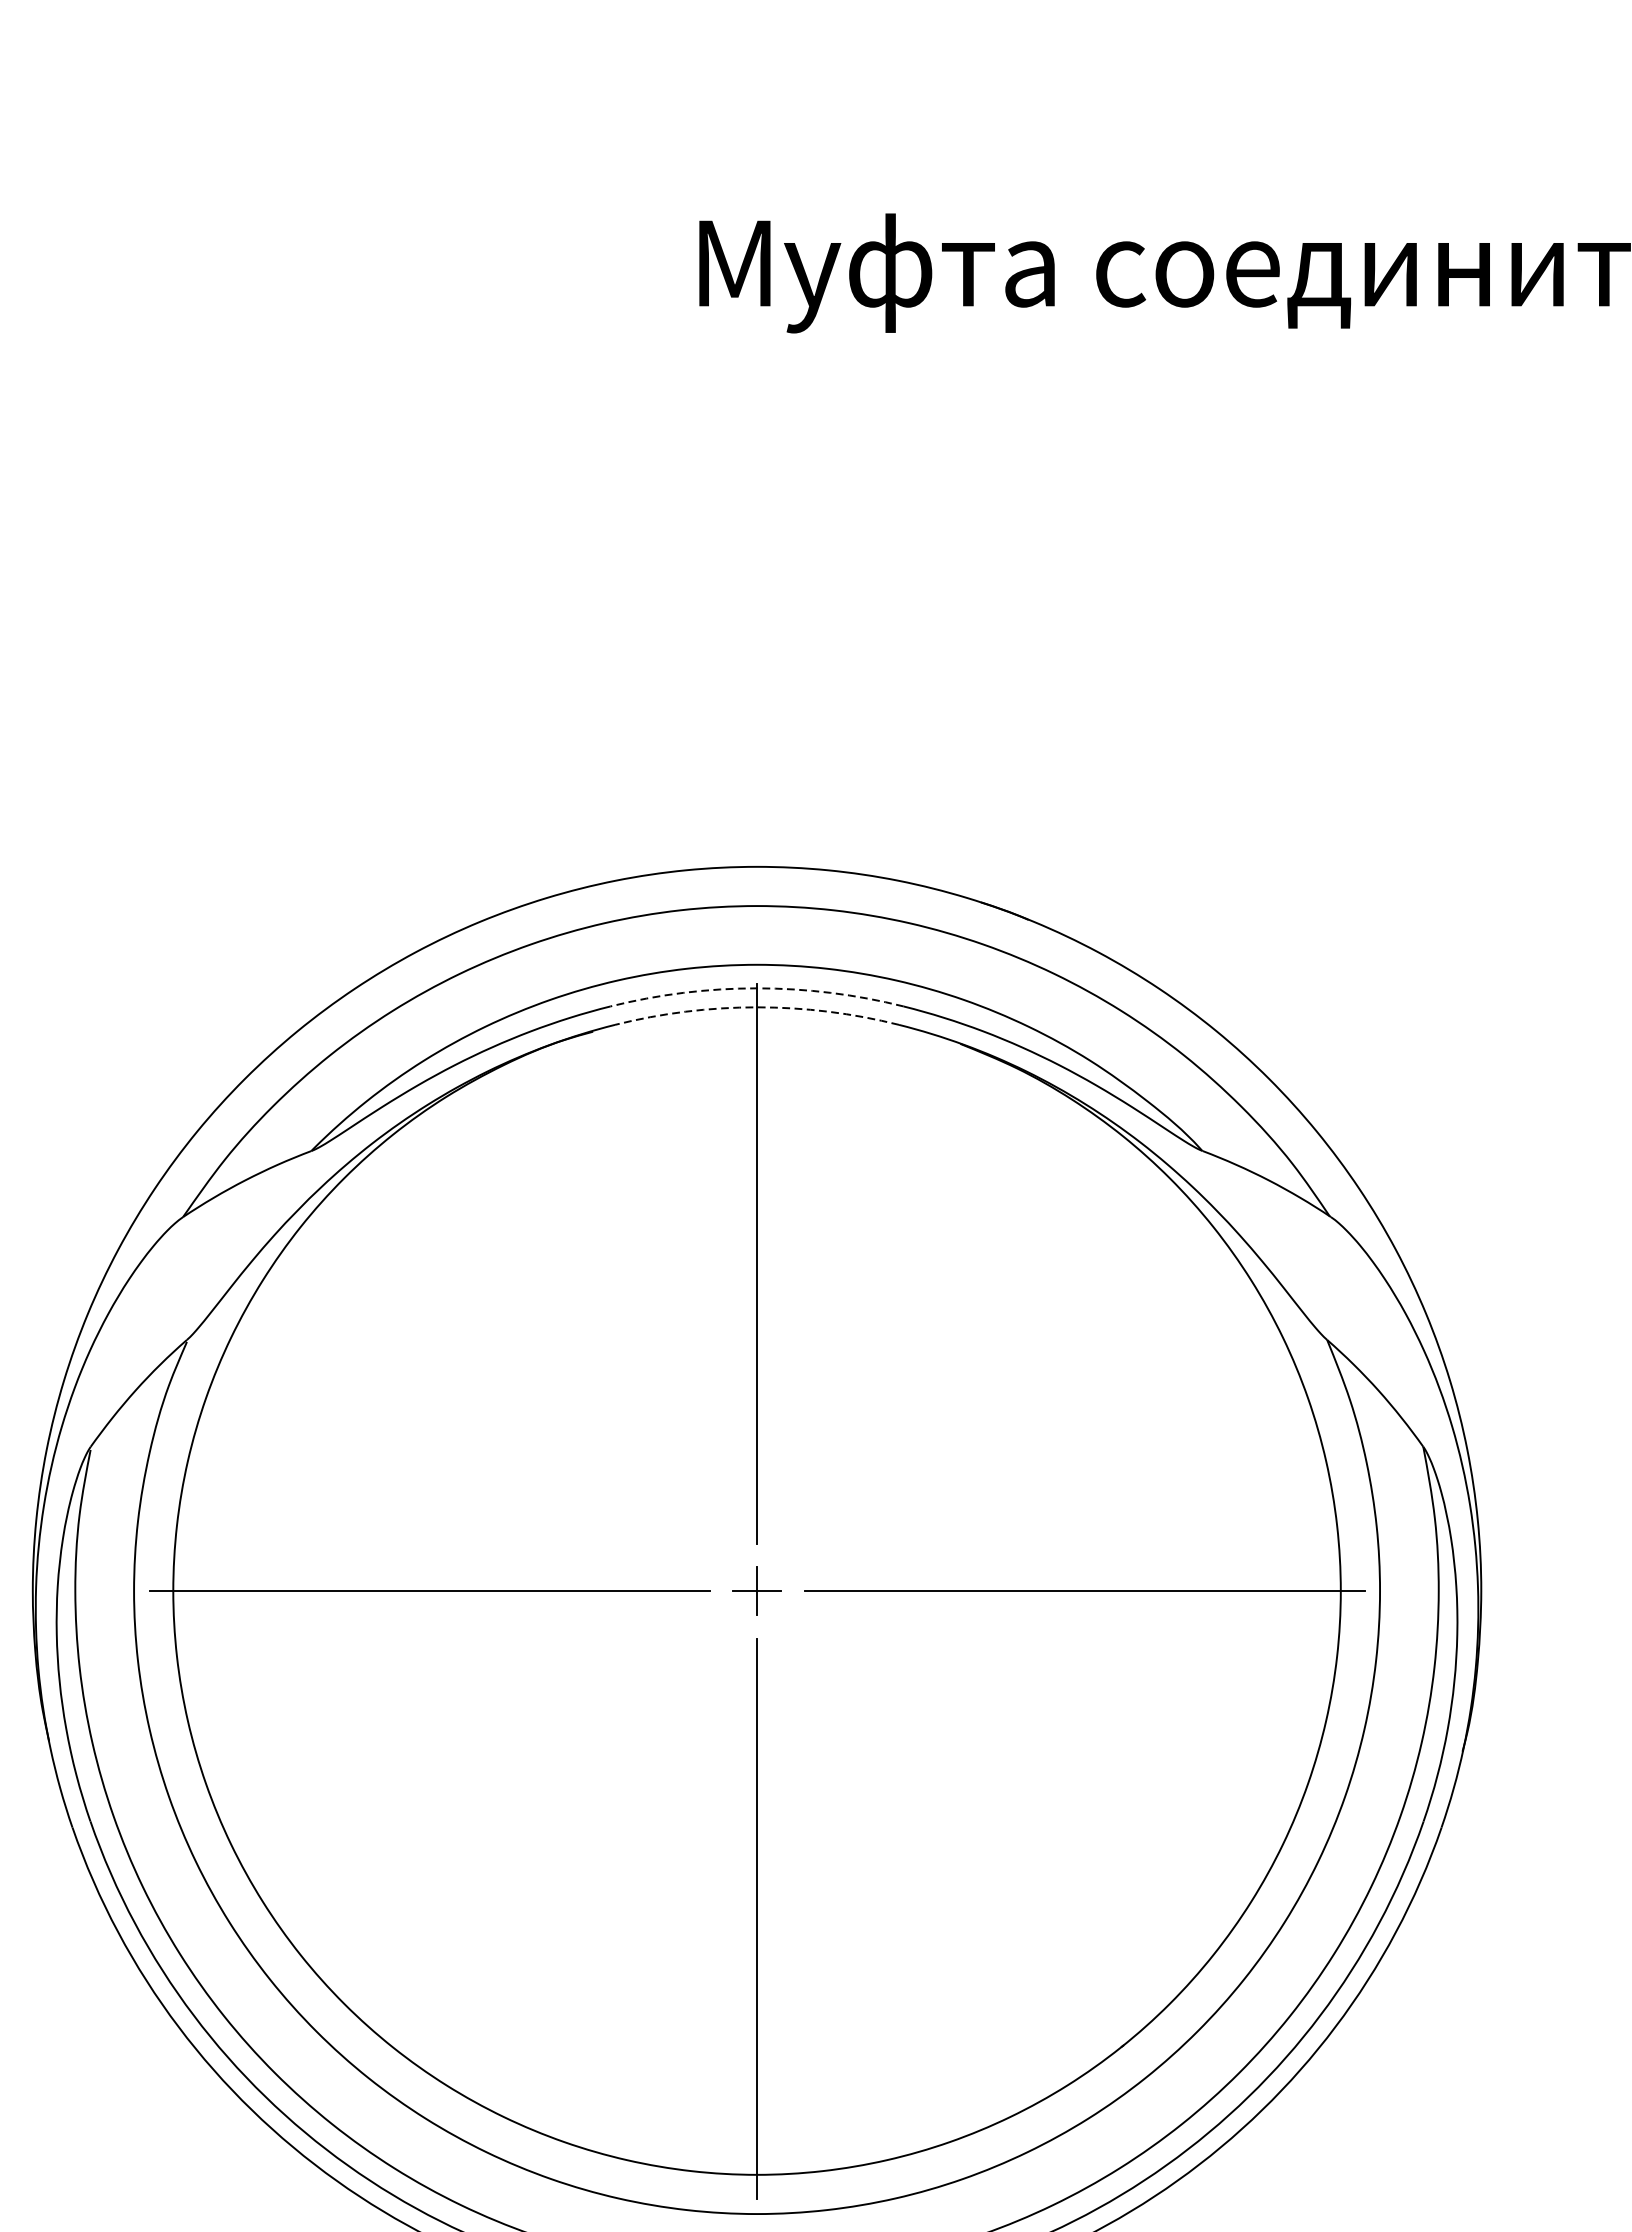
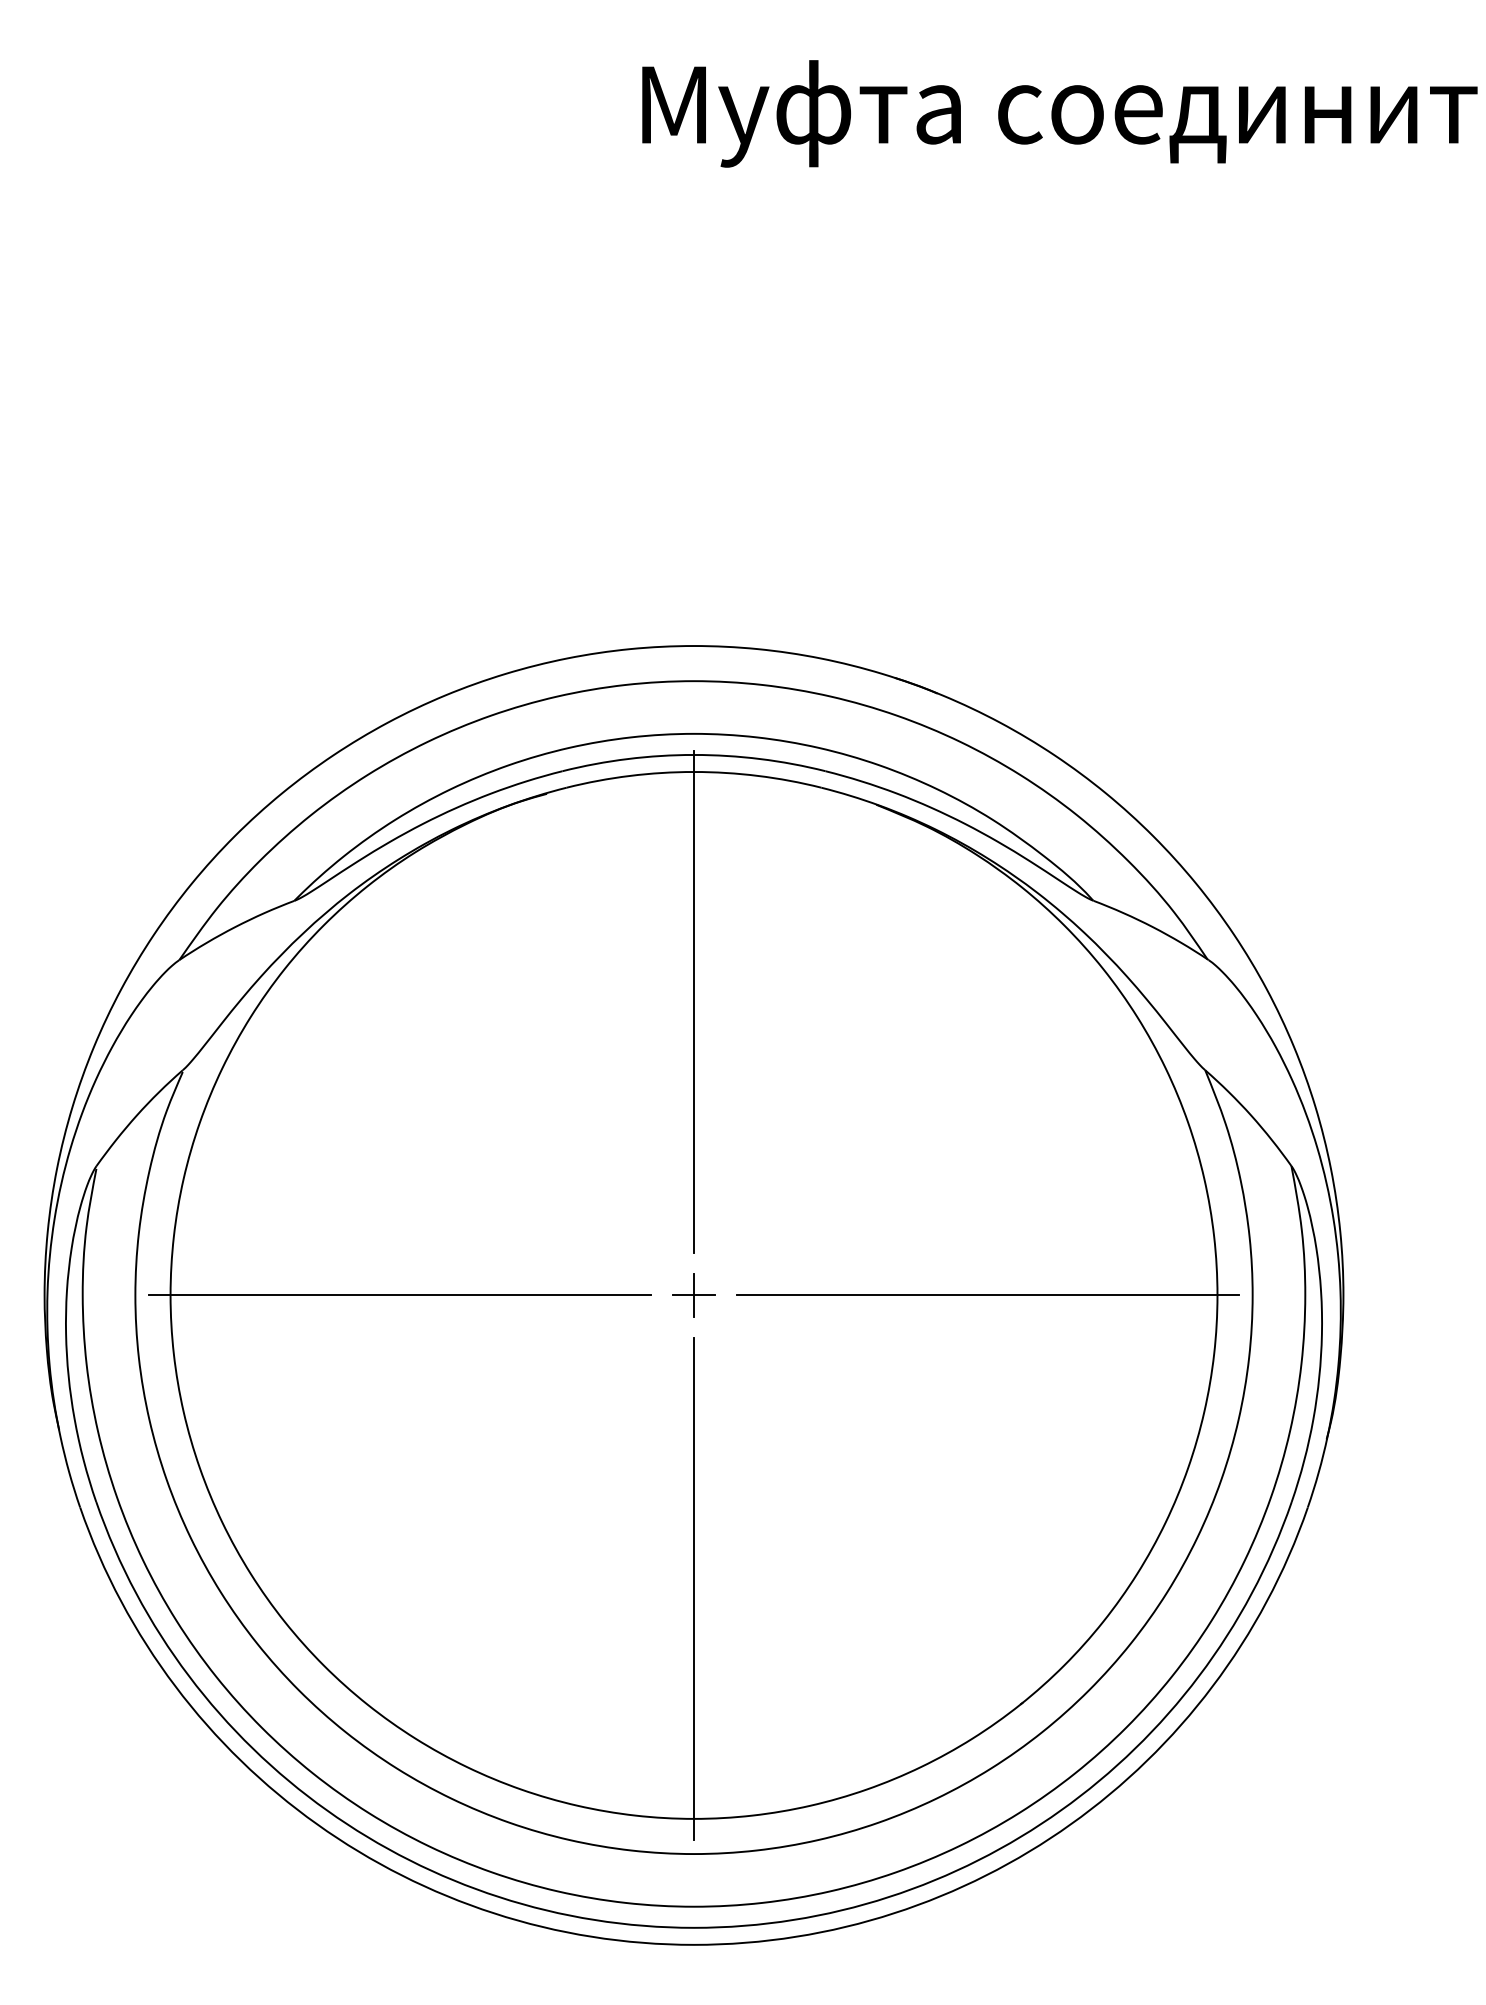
arc: (757, 987) -> (694, 754), dashed -> solid
arc: (757, 1006) -> (694, 771), dashed -> solid

